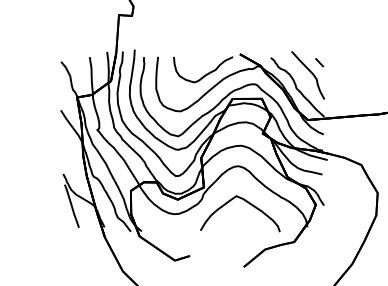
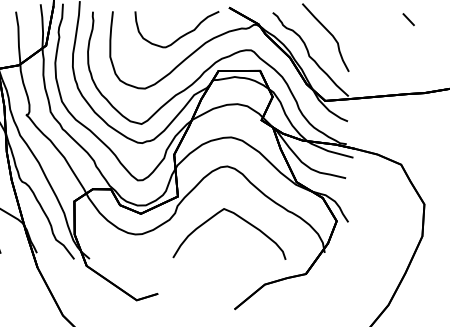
line: (319, 62) -> (408, 19), moved

